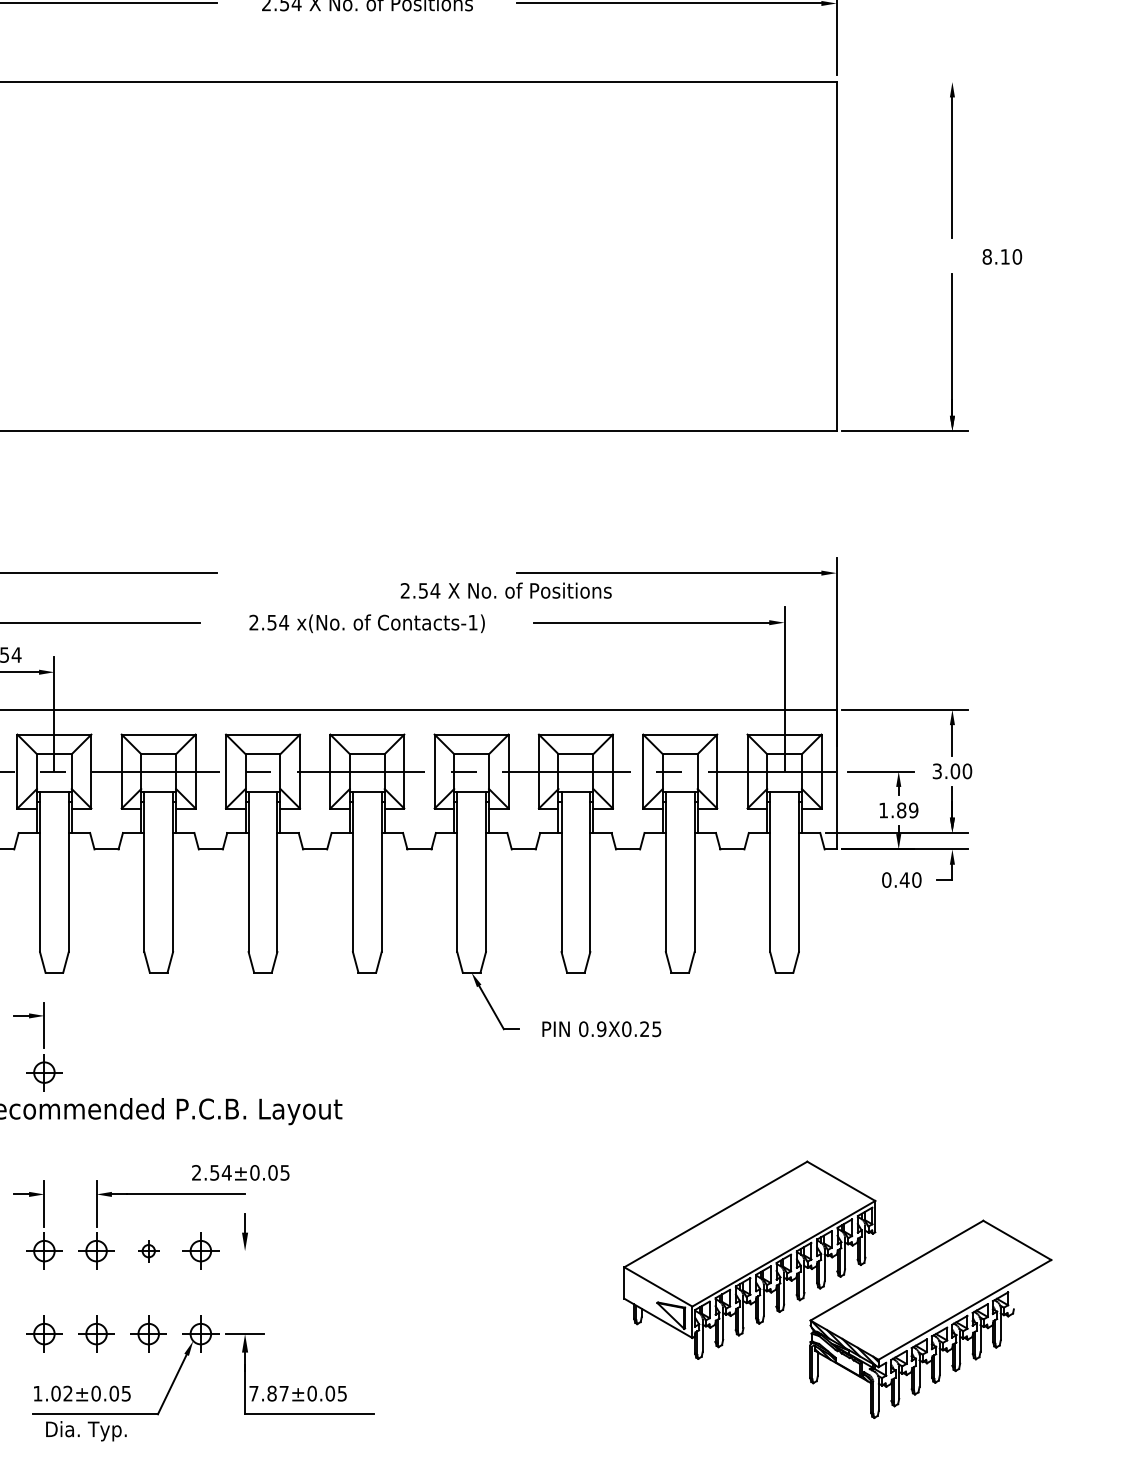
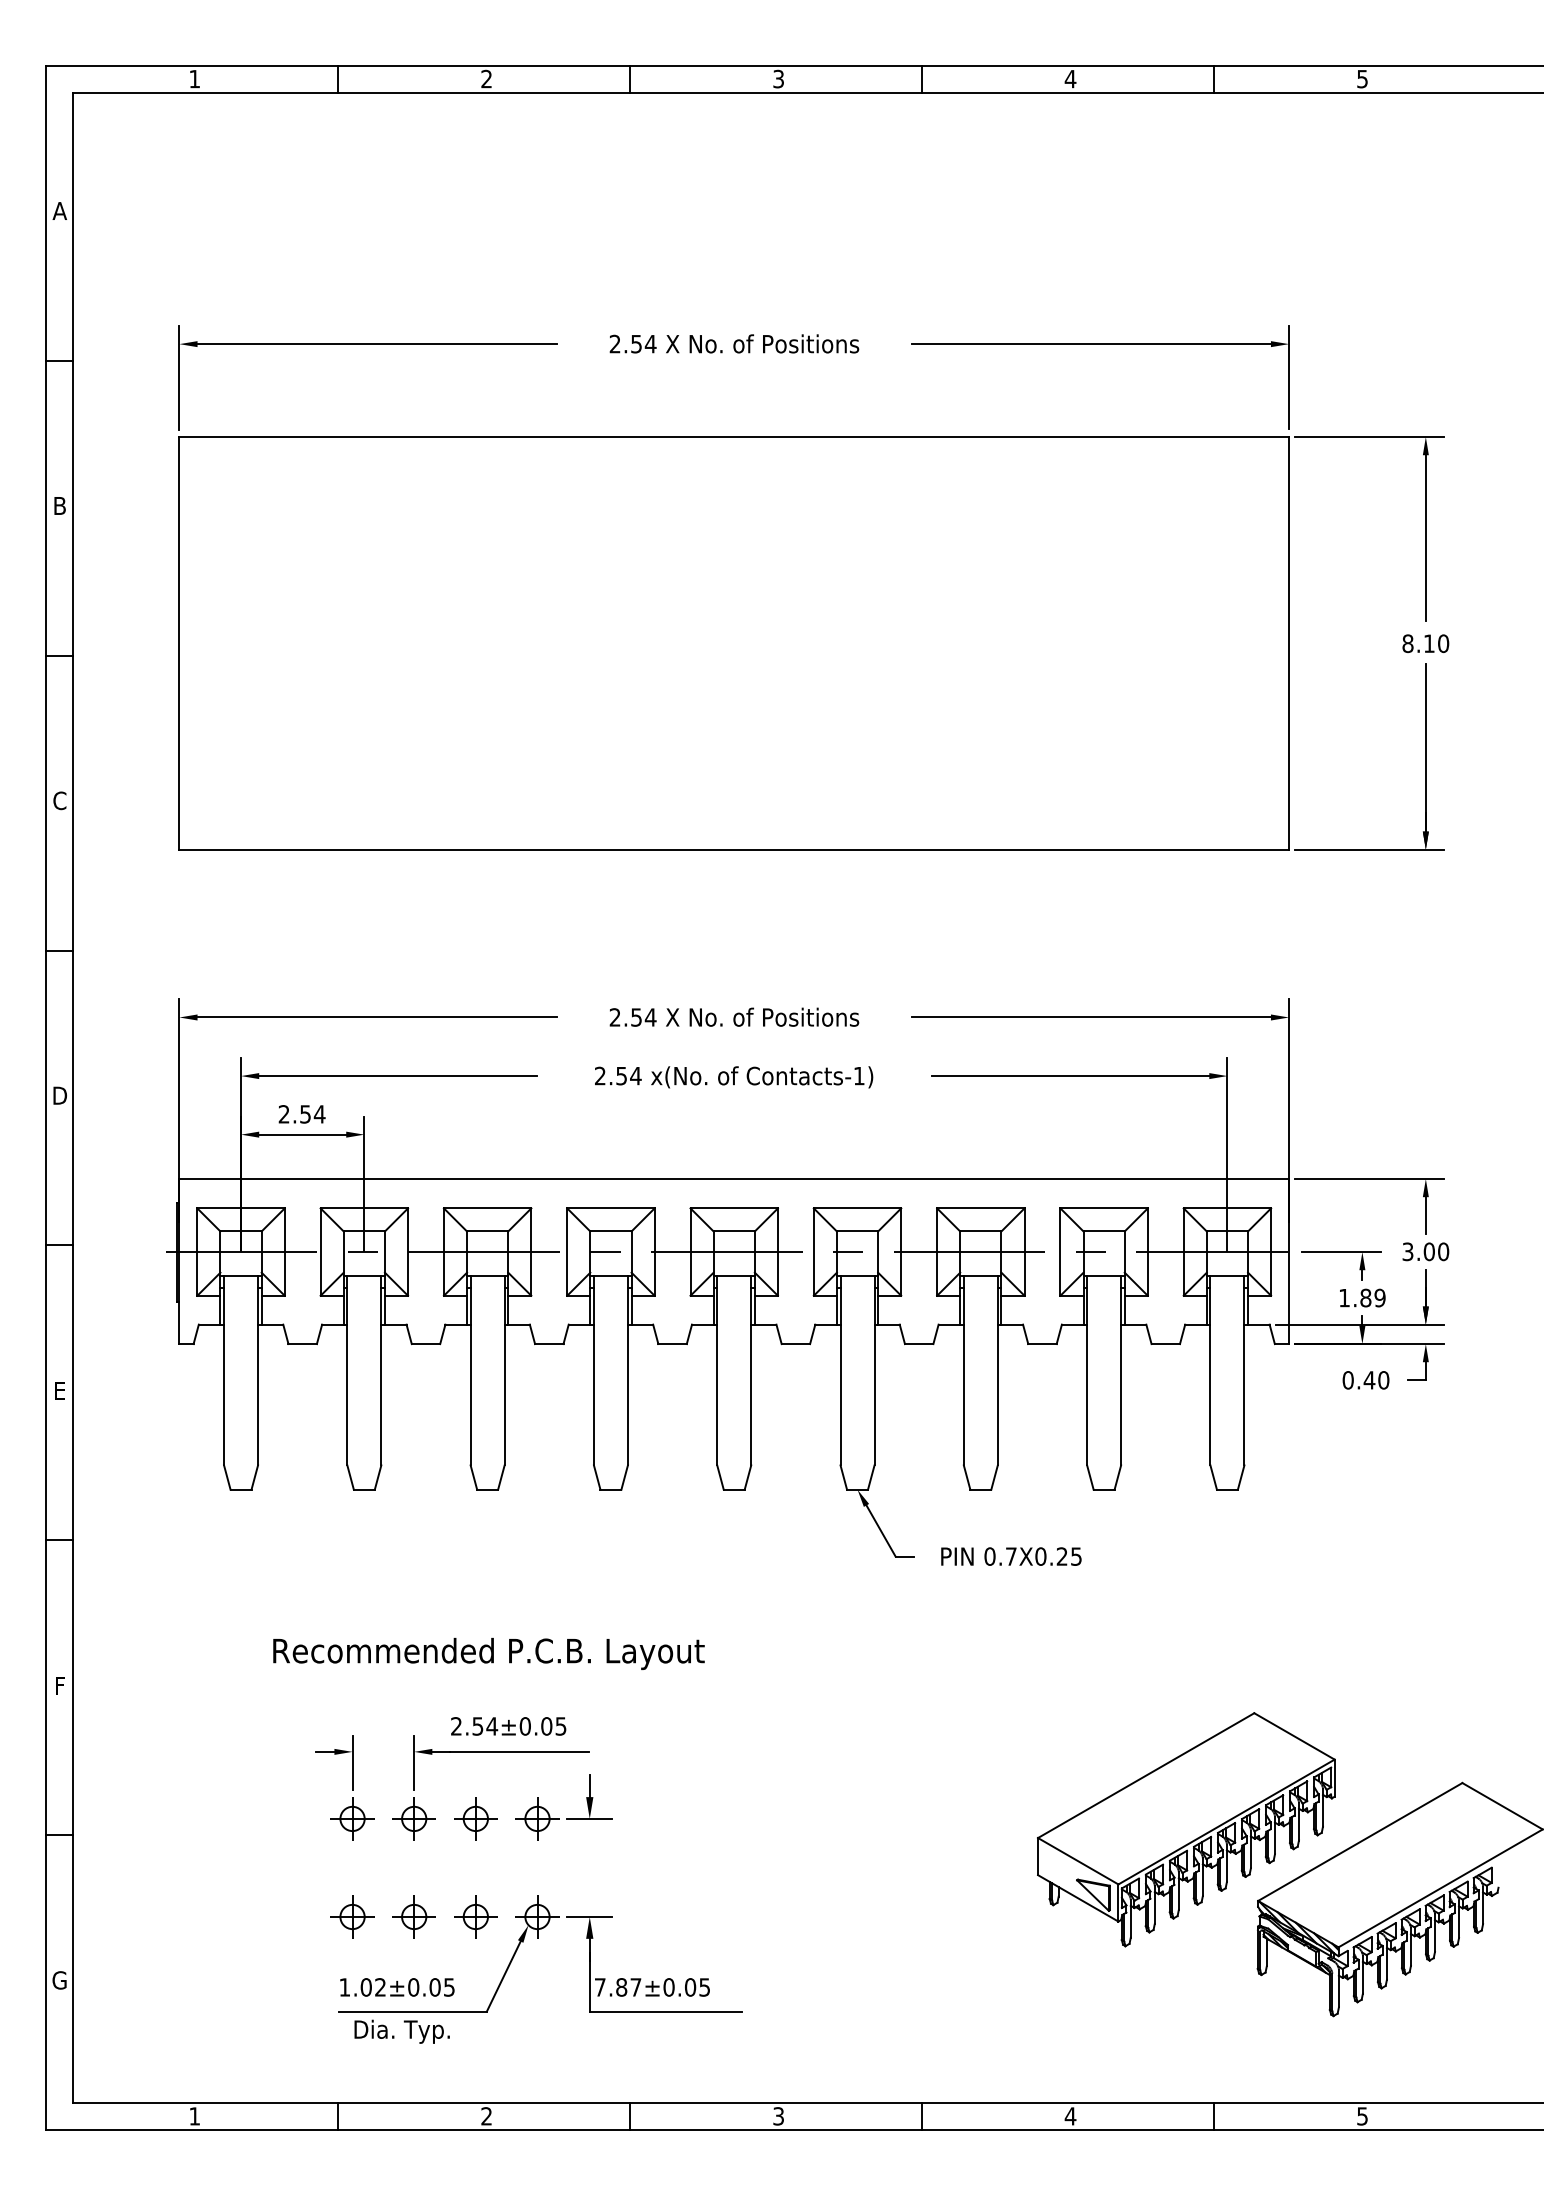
line: (904, 82) -> (1369, 437), added
text: (1002, 256) -> (1425, 643), moved
text: (506, 590) -> (734, 1016), moved
text: (601, 1029) -> (1010, 1556), 0.9X0.25 -> 0.7X0.25
part: (44, 1046) -> (352, 1576), removed
text: (240, 1172) -> (508, 1726), moved
part: (148, 1250) -> (475, 1818), size x1.67
line: (244, 1250) -> (589, 1818), added

